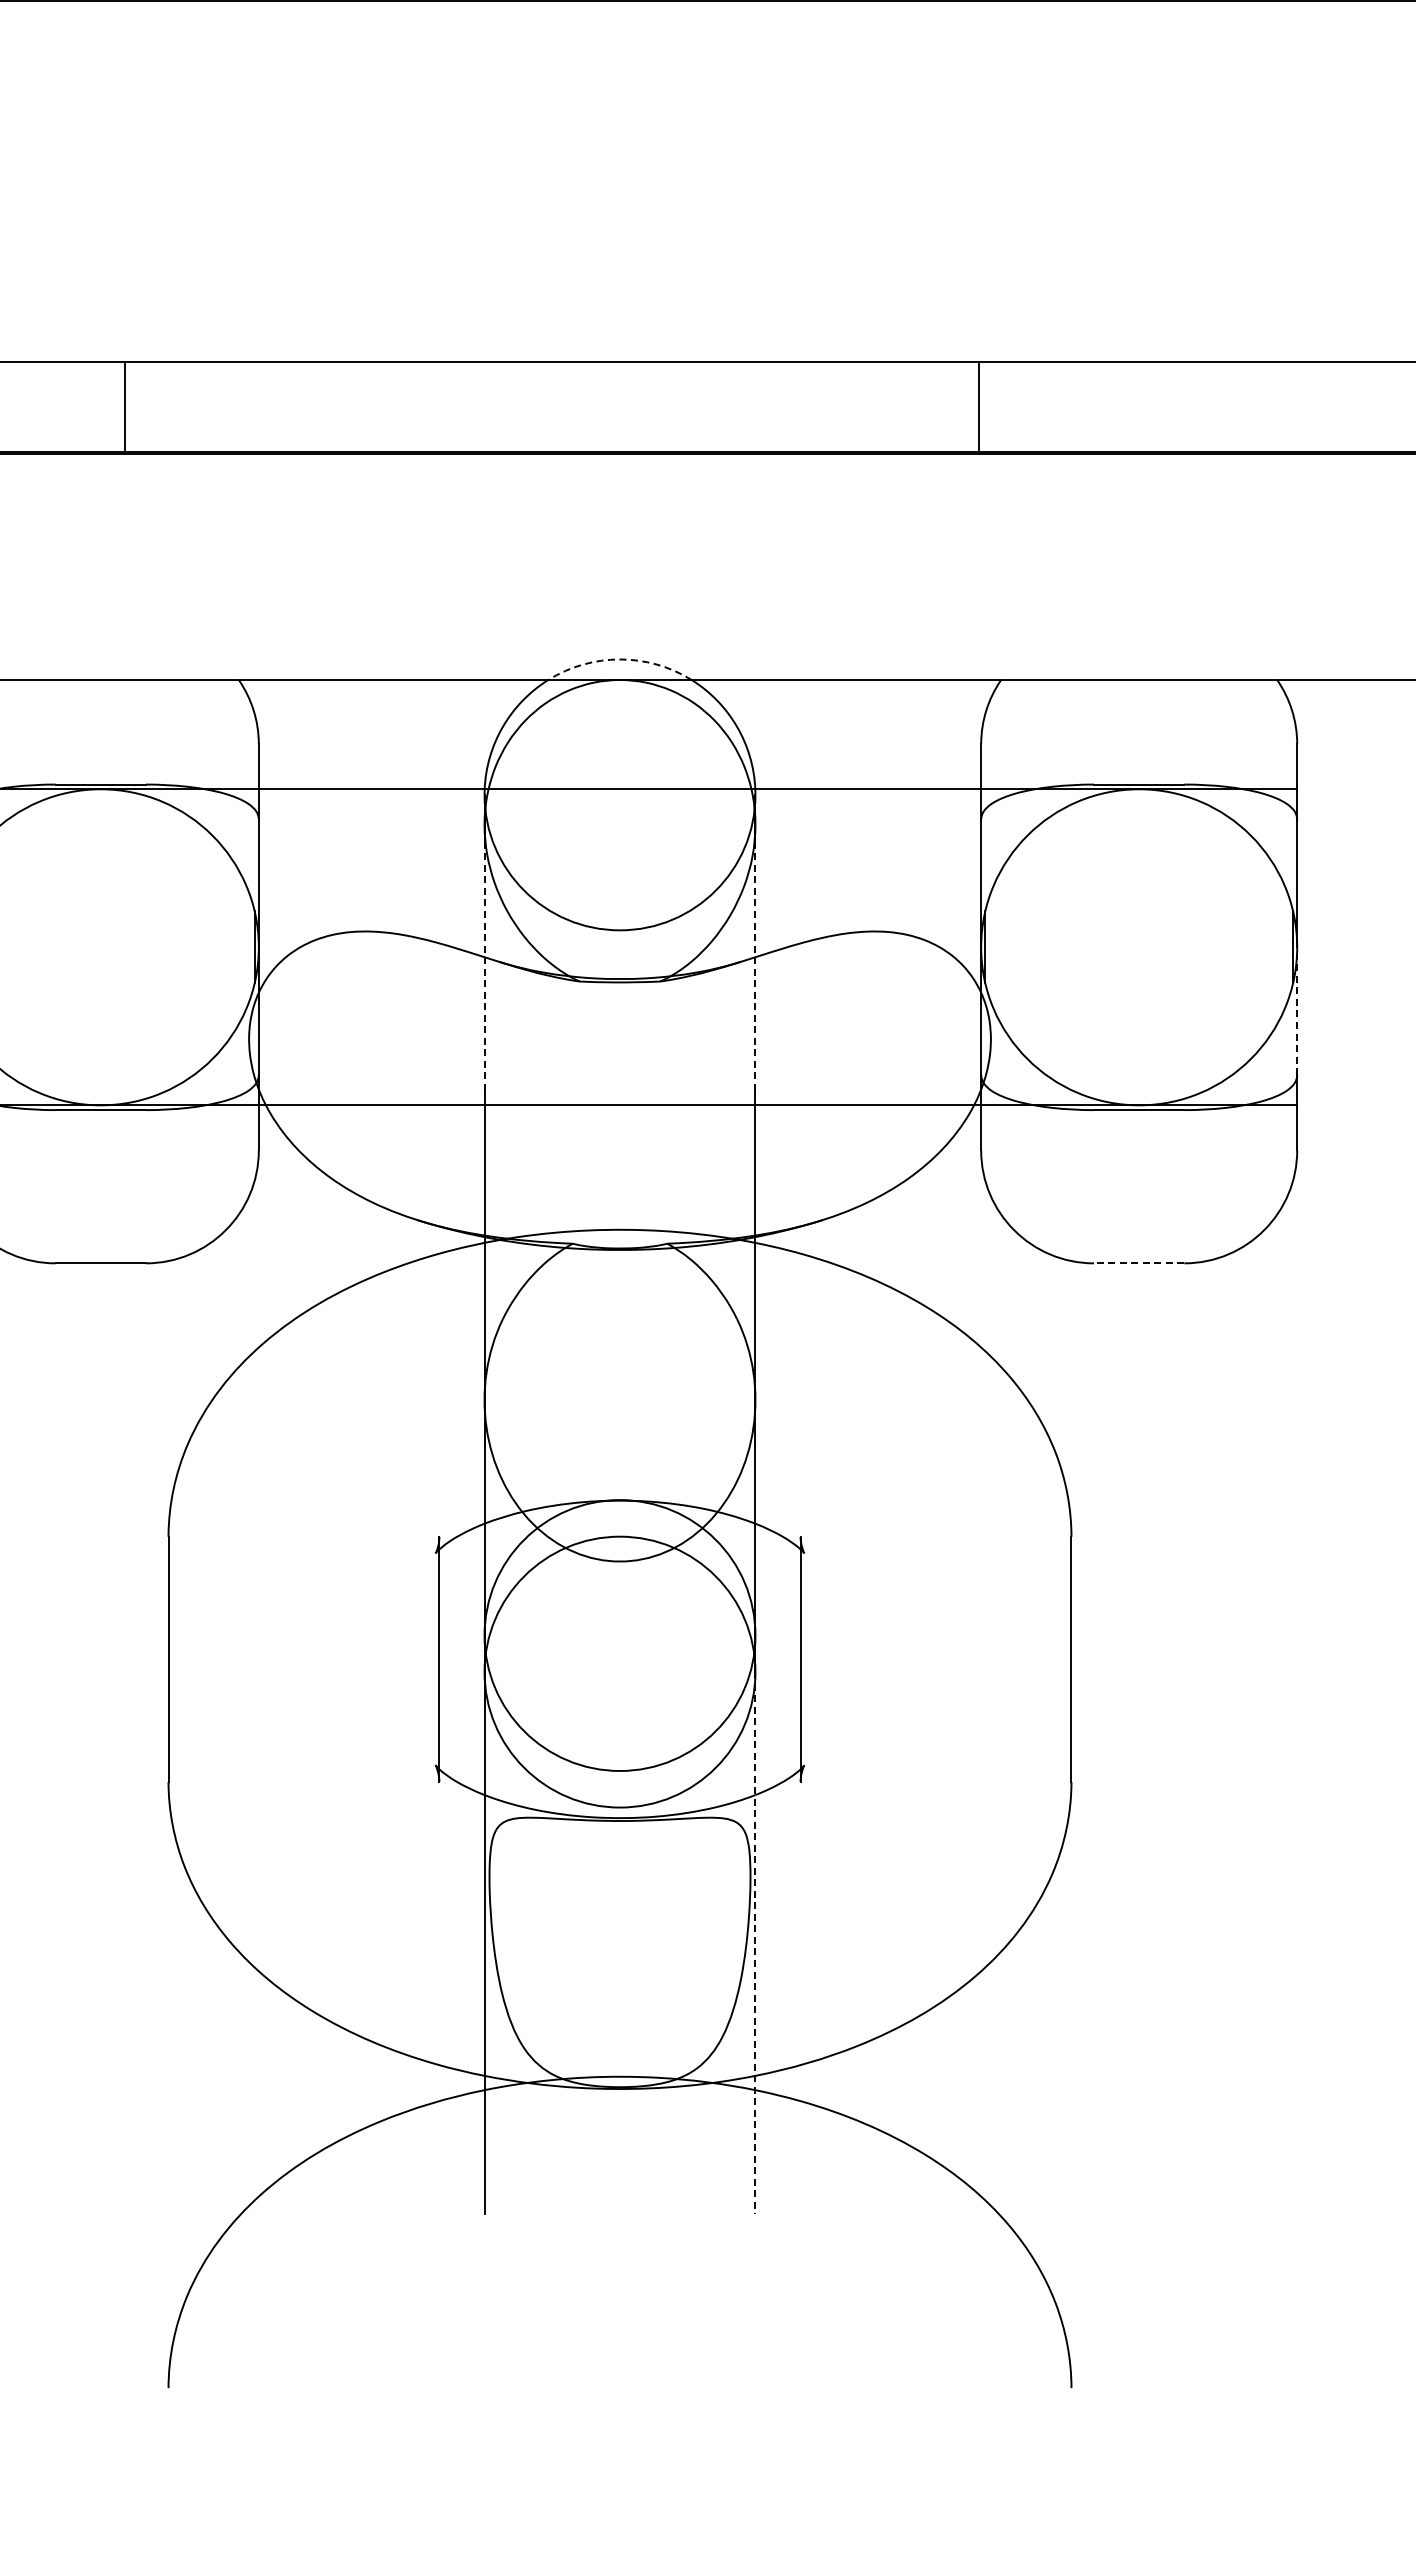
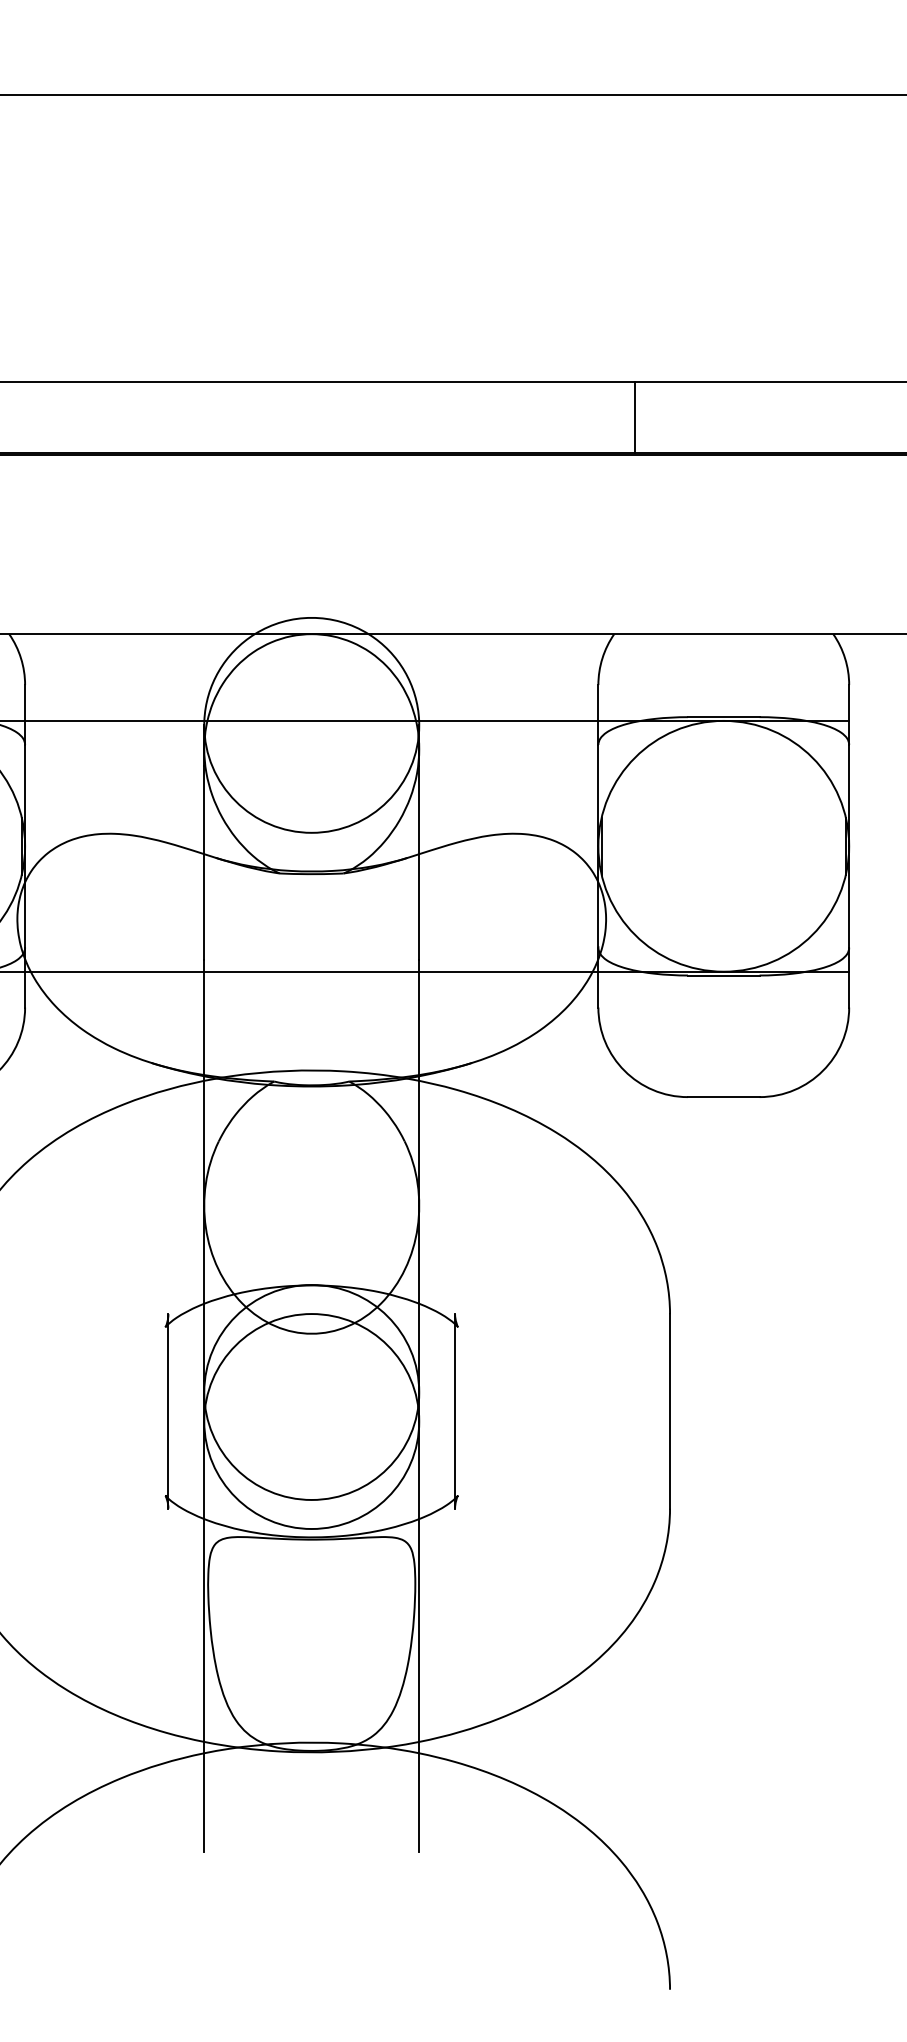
line: (978, 406) -> (635, 417), moved
arc: (620, 659) -> (312, 617), dashed -> solid
line: (484, 968) -> (204, 863), dashed -> solid
line: (755, 968) -> (419, 863), dashed -> solid
line: (1297, 1011) -> (849, 897), dashed -> solid
line: (1138, 1263) -> (723, 1097), dashed -> solid
line: (755, 1943) -> (419, 1636), dashed -> solid

